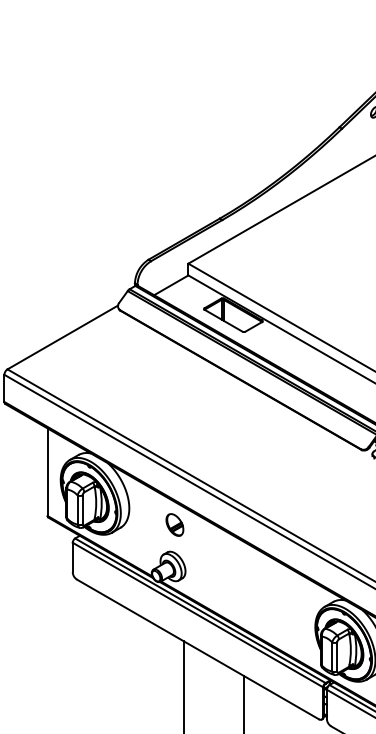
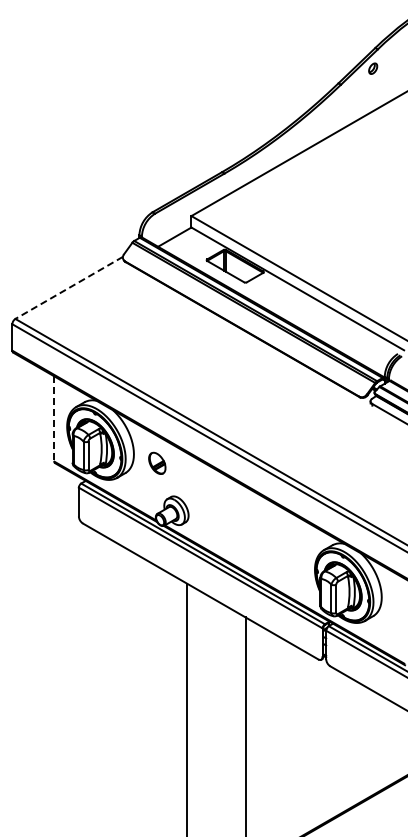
line: (62, 338) -> (68, 288), solid -> dashed
line: (47, 472) -> (54, 419), solid -> dashed
part: (175, 524) -> (157, 462), moved

